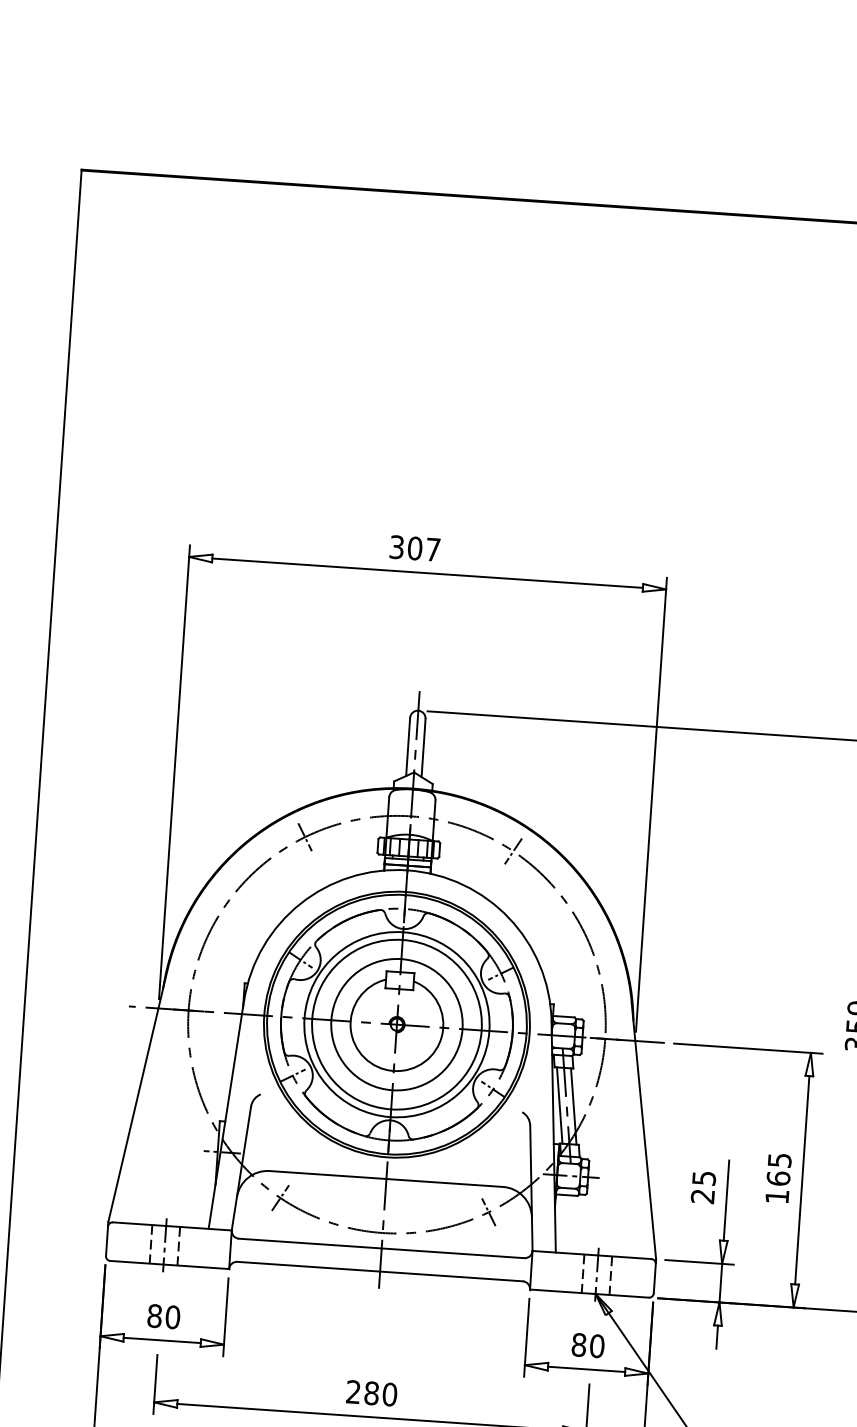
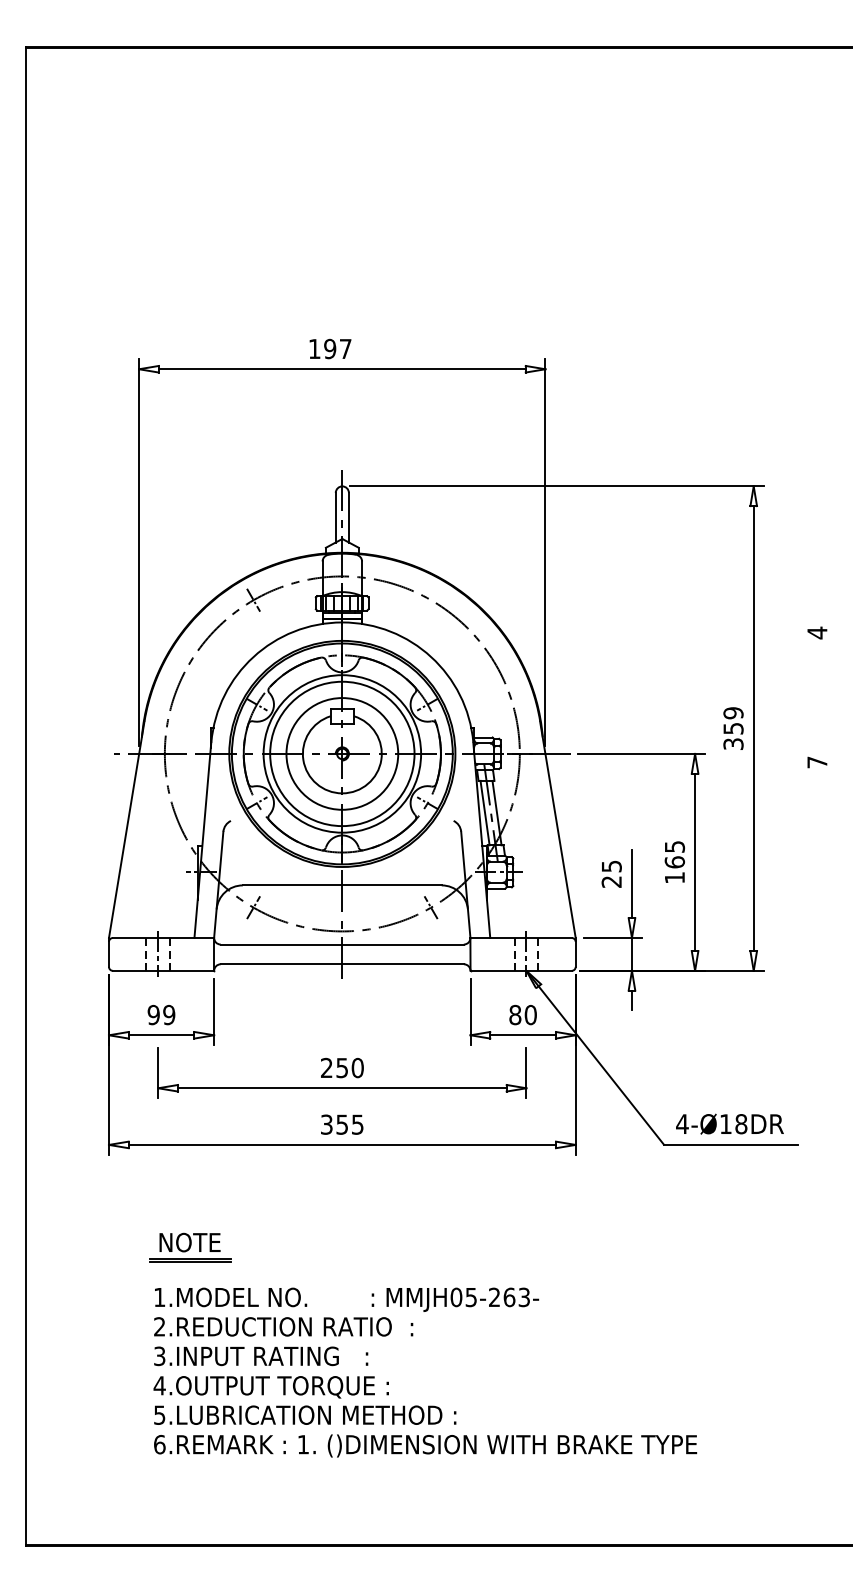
text: (406, 547) -> (322, 348), 307 -> 197
line: (512, 850) -> (430, 599), removed
text: (163, 1317) -> (161, 1015), 80 -> 99
text: (372, 1392) -> (342, 1067), 280 -> 250

